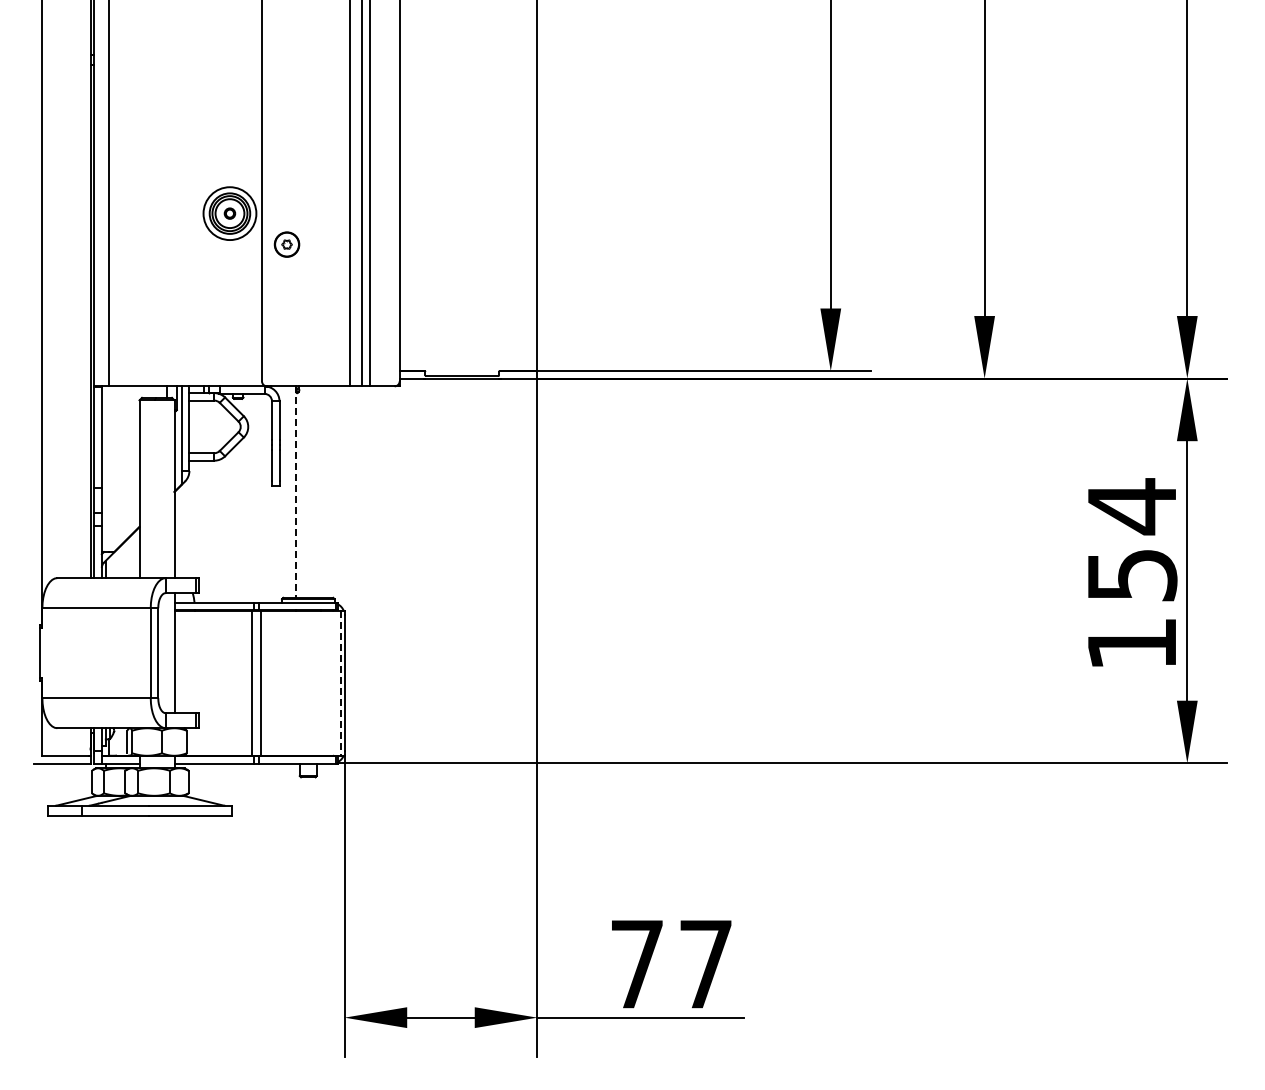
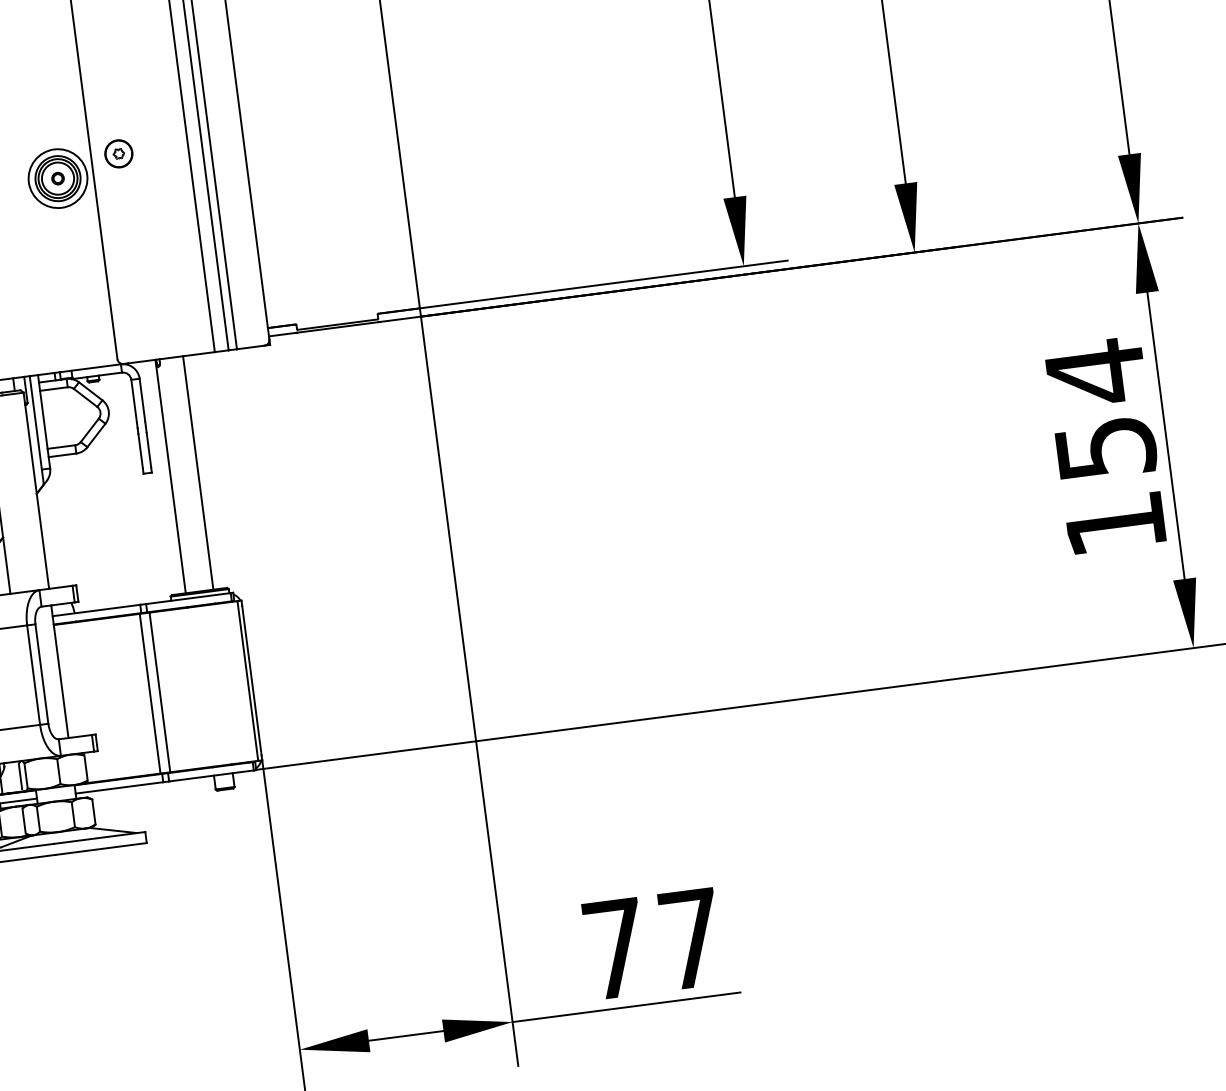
part: (286, 244) -> (118, 153), moved
line: (320, 491) -> (197, 472), added
line: (295, 492) -> (170, 477), dashed -> solid
line: (340, 683) -> (247, 681), dashed -> solid

